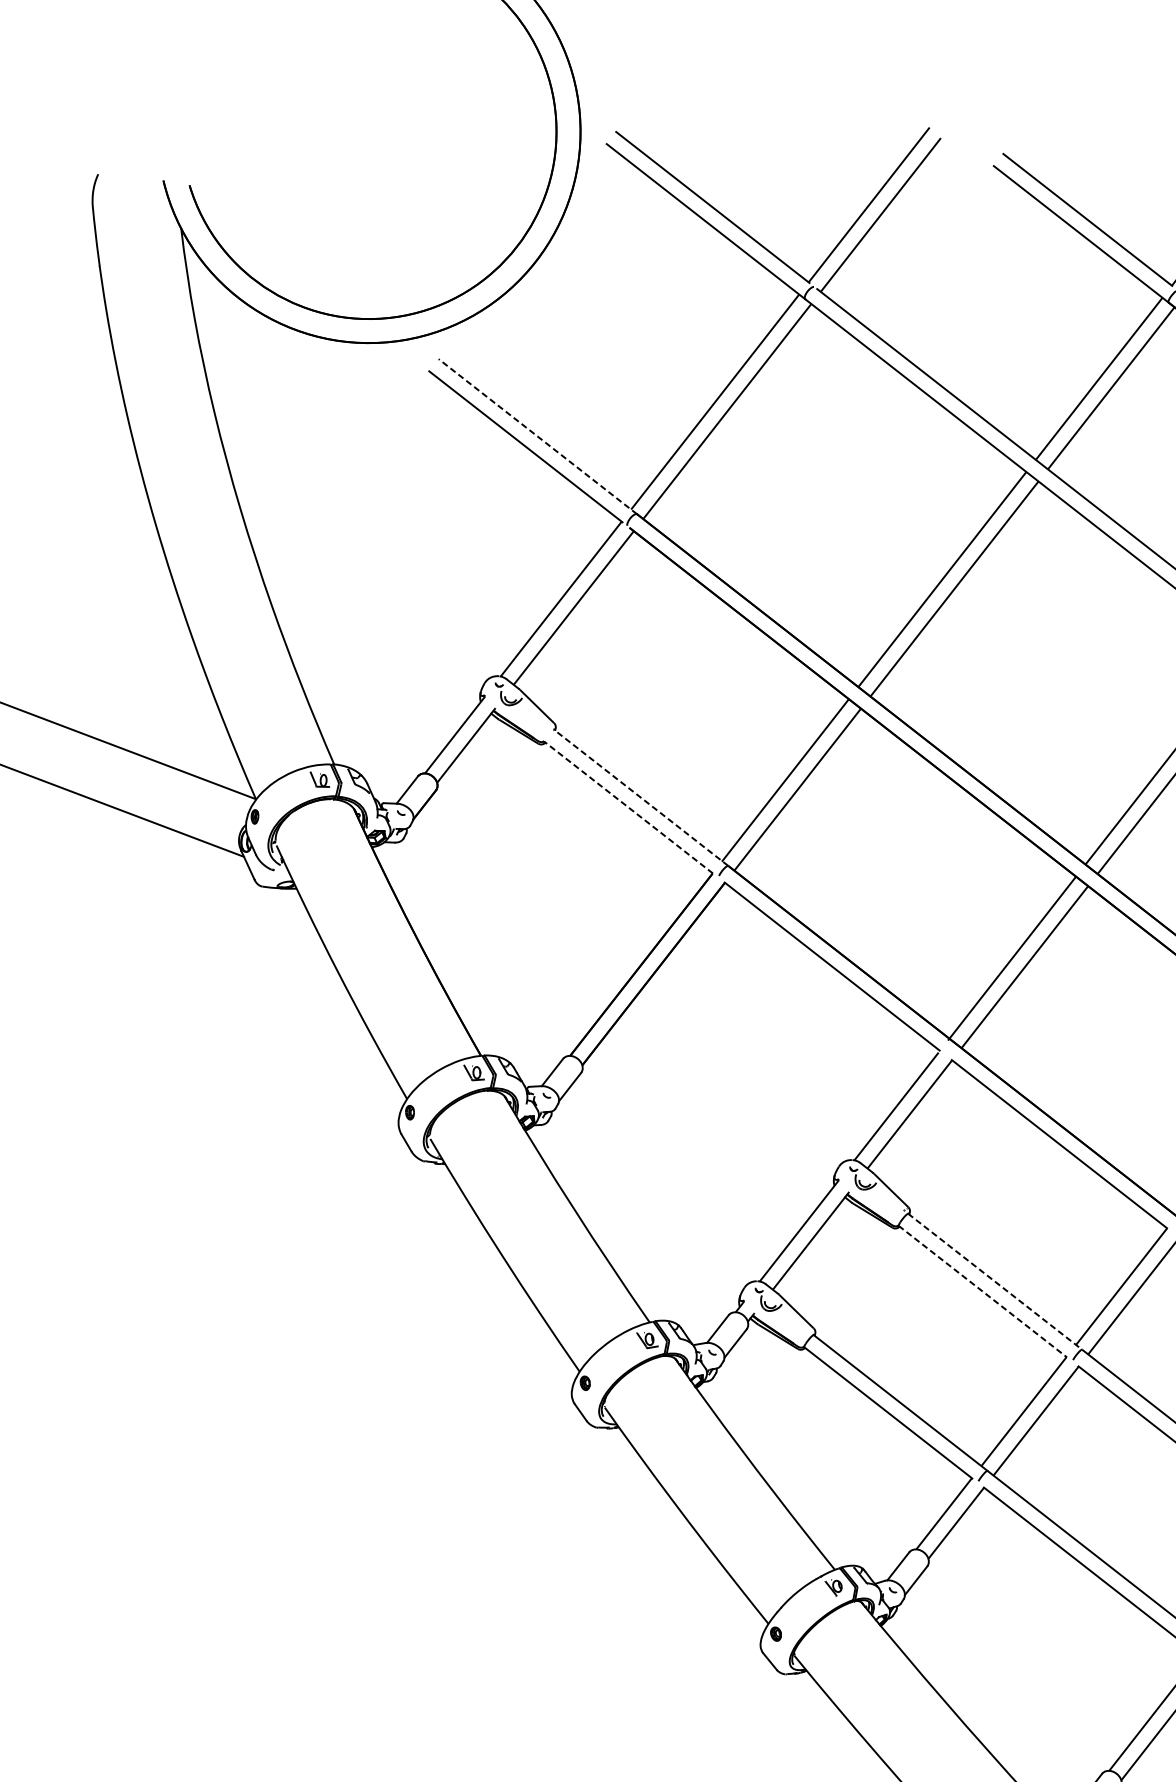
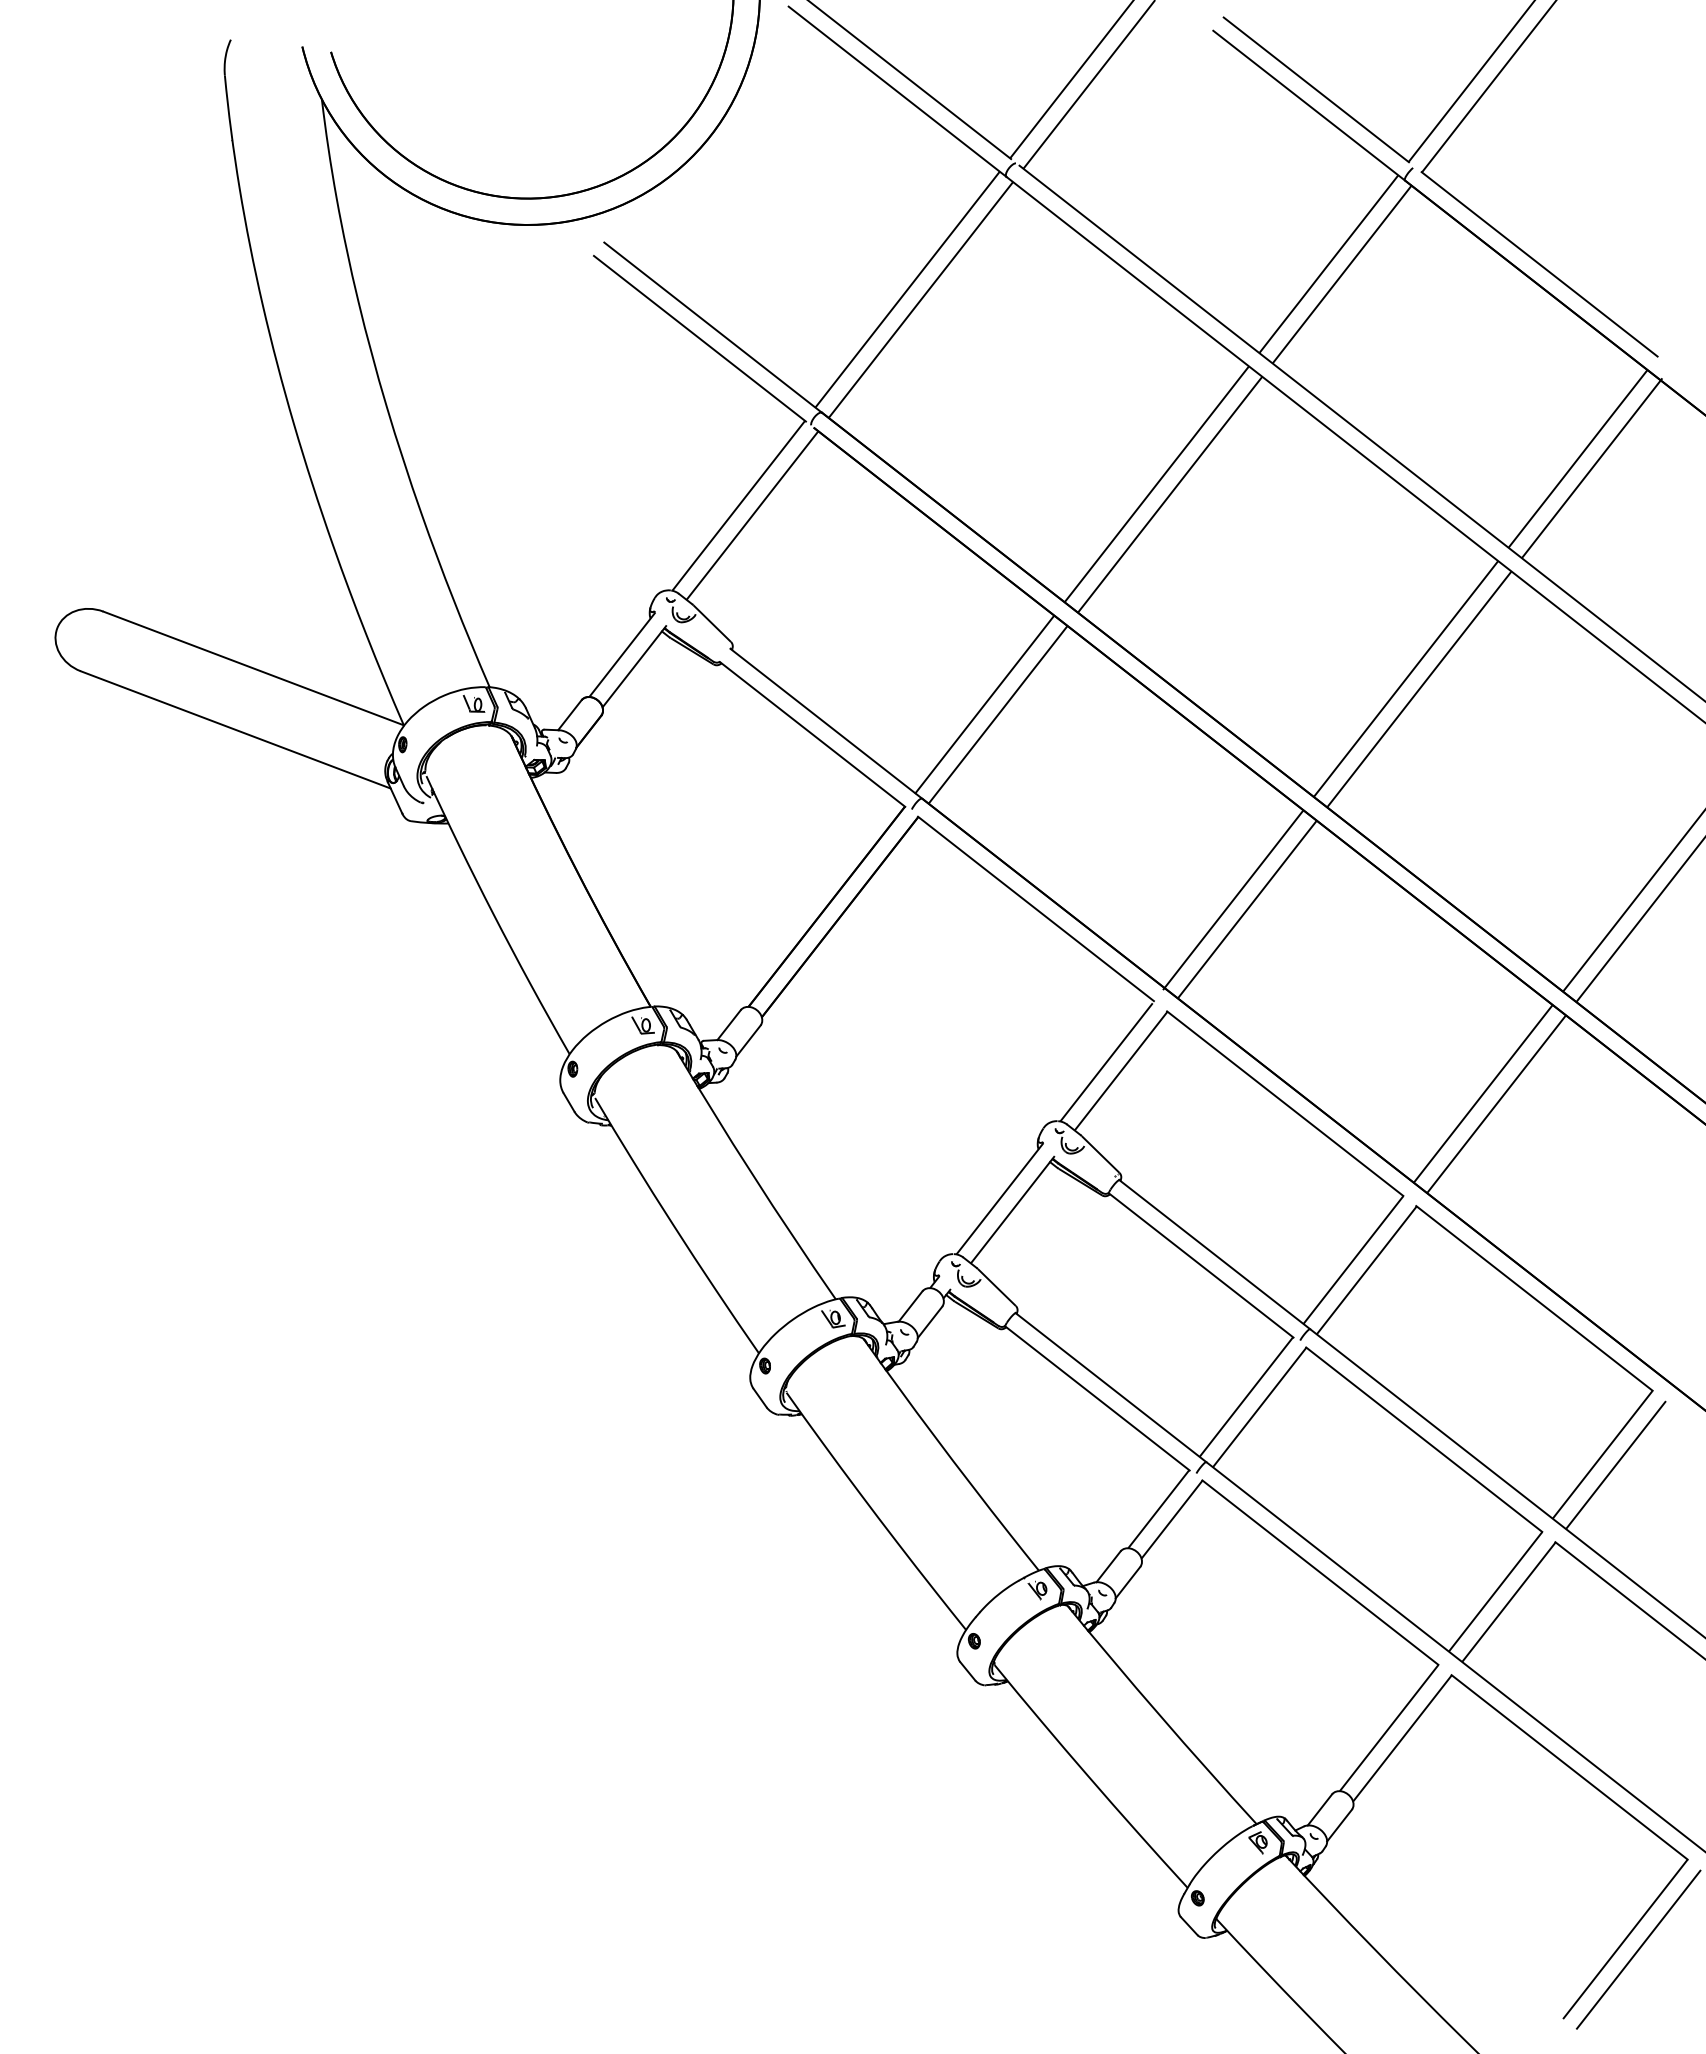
line: (537, 436) -> (712, 327), dashed -> solid
line: (641, 797) -> (826, 723), dashed -> solid
line: (628, 807) -> (812, 734), dashed -> solid
line: (995, 1281) -> (1215, 1254), dashed -> solid
line: (983, 1291) -> (1201, 1265), dashed -> solid

